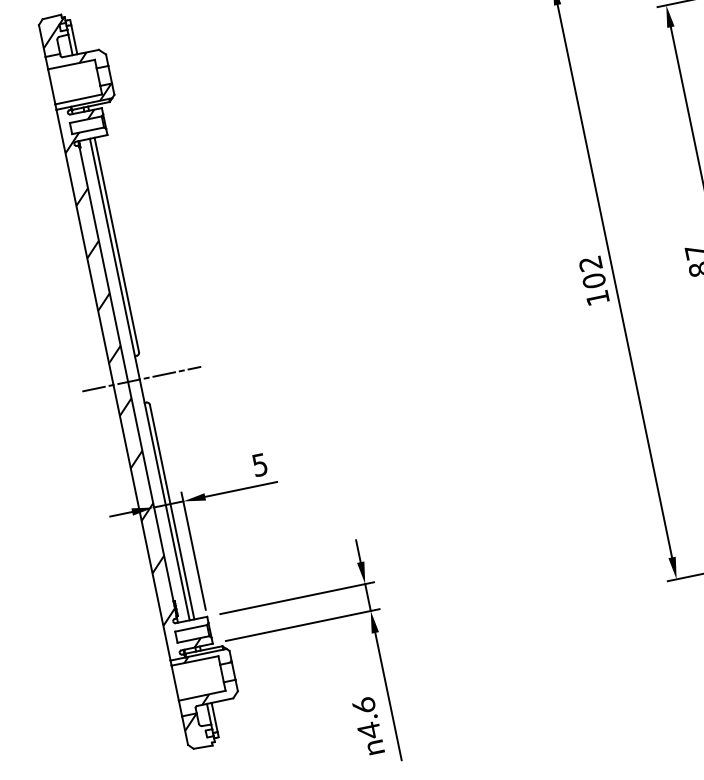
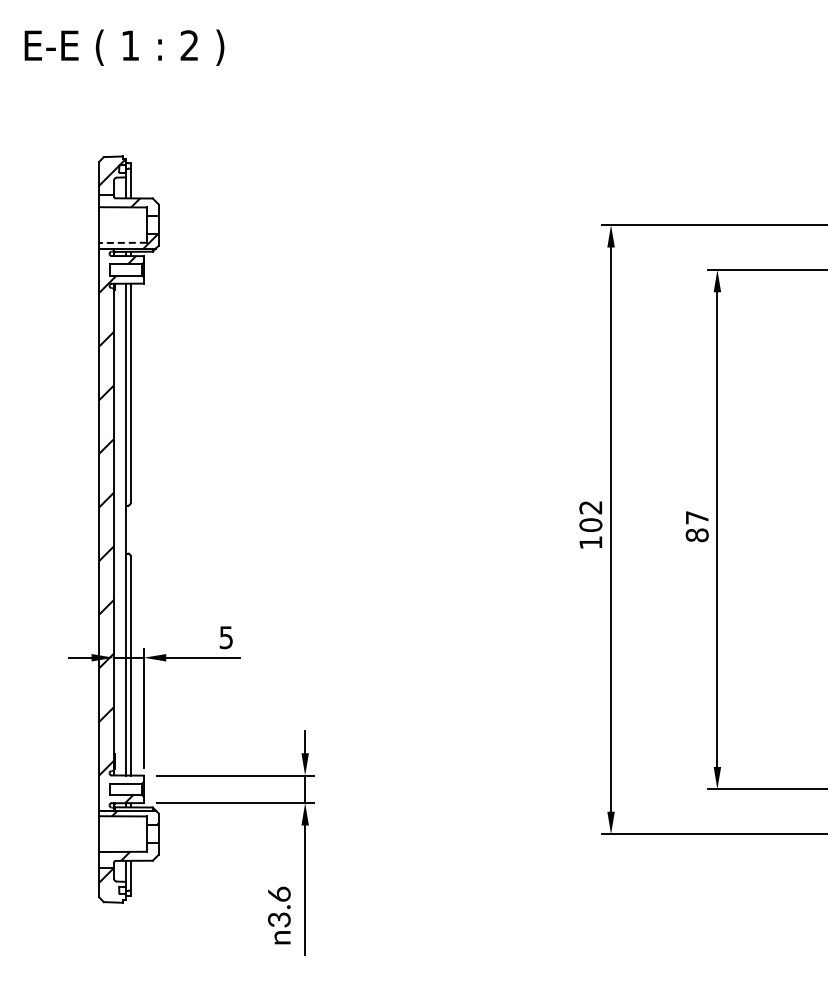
line: (78, 99) -> (122, 242), solid -> dashed
line: (141, 379) -> (127, 529), removed
text: (369, 730) -> (279, 919), 4.6 -> 3.6

